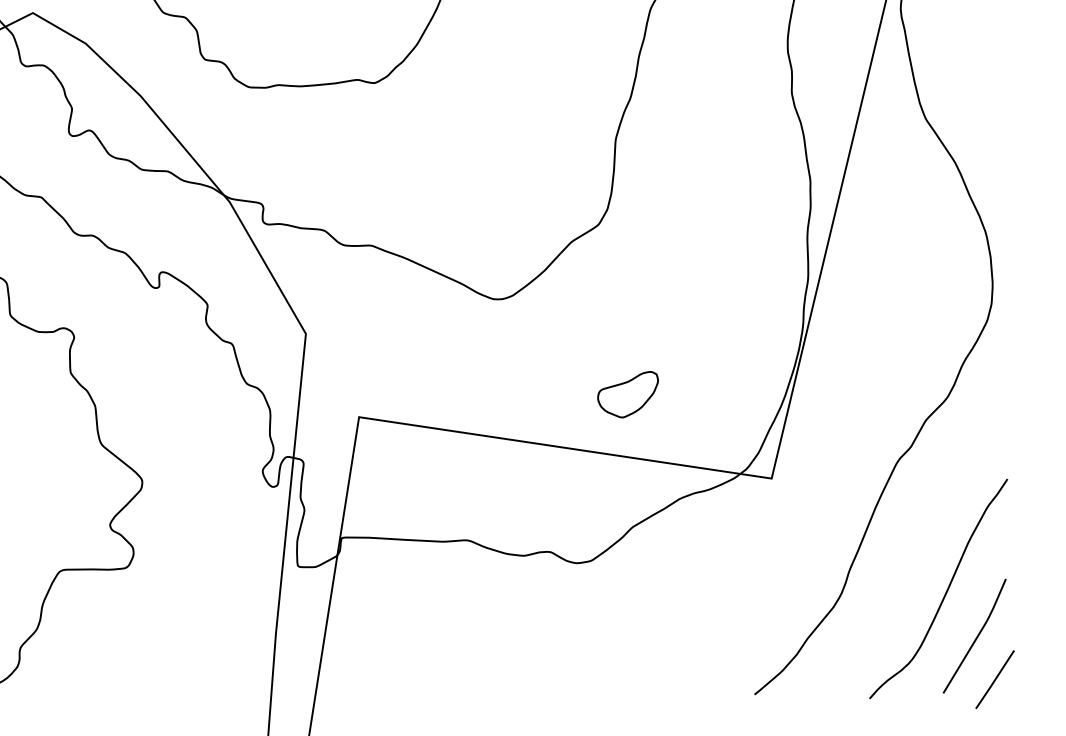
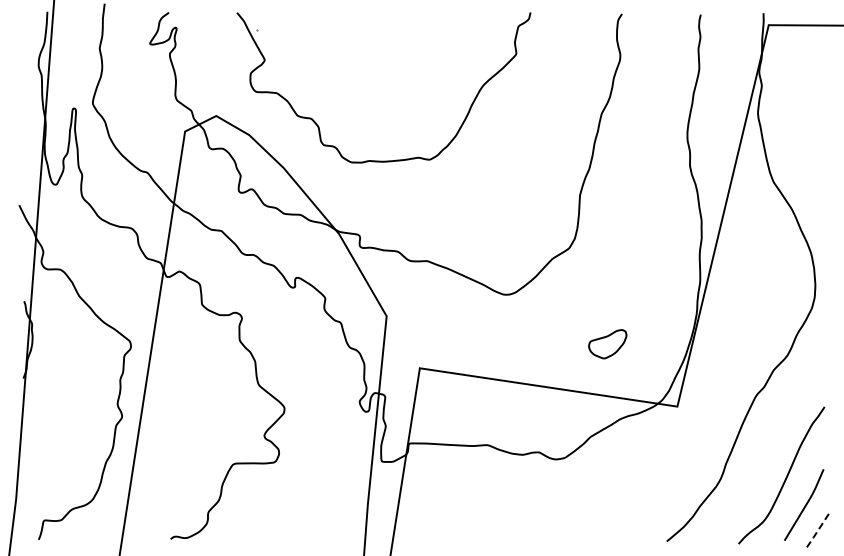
part: (627, 395) -> (607, 344), moved
line: (994, 680) -> (816, 532), solid -> dashed

